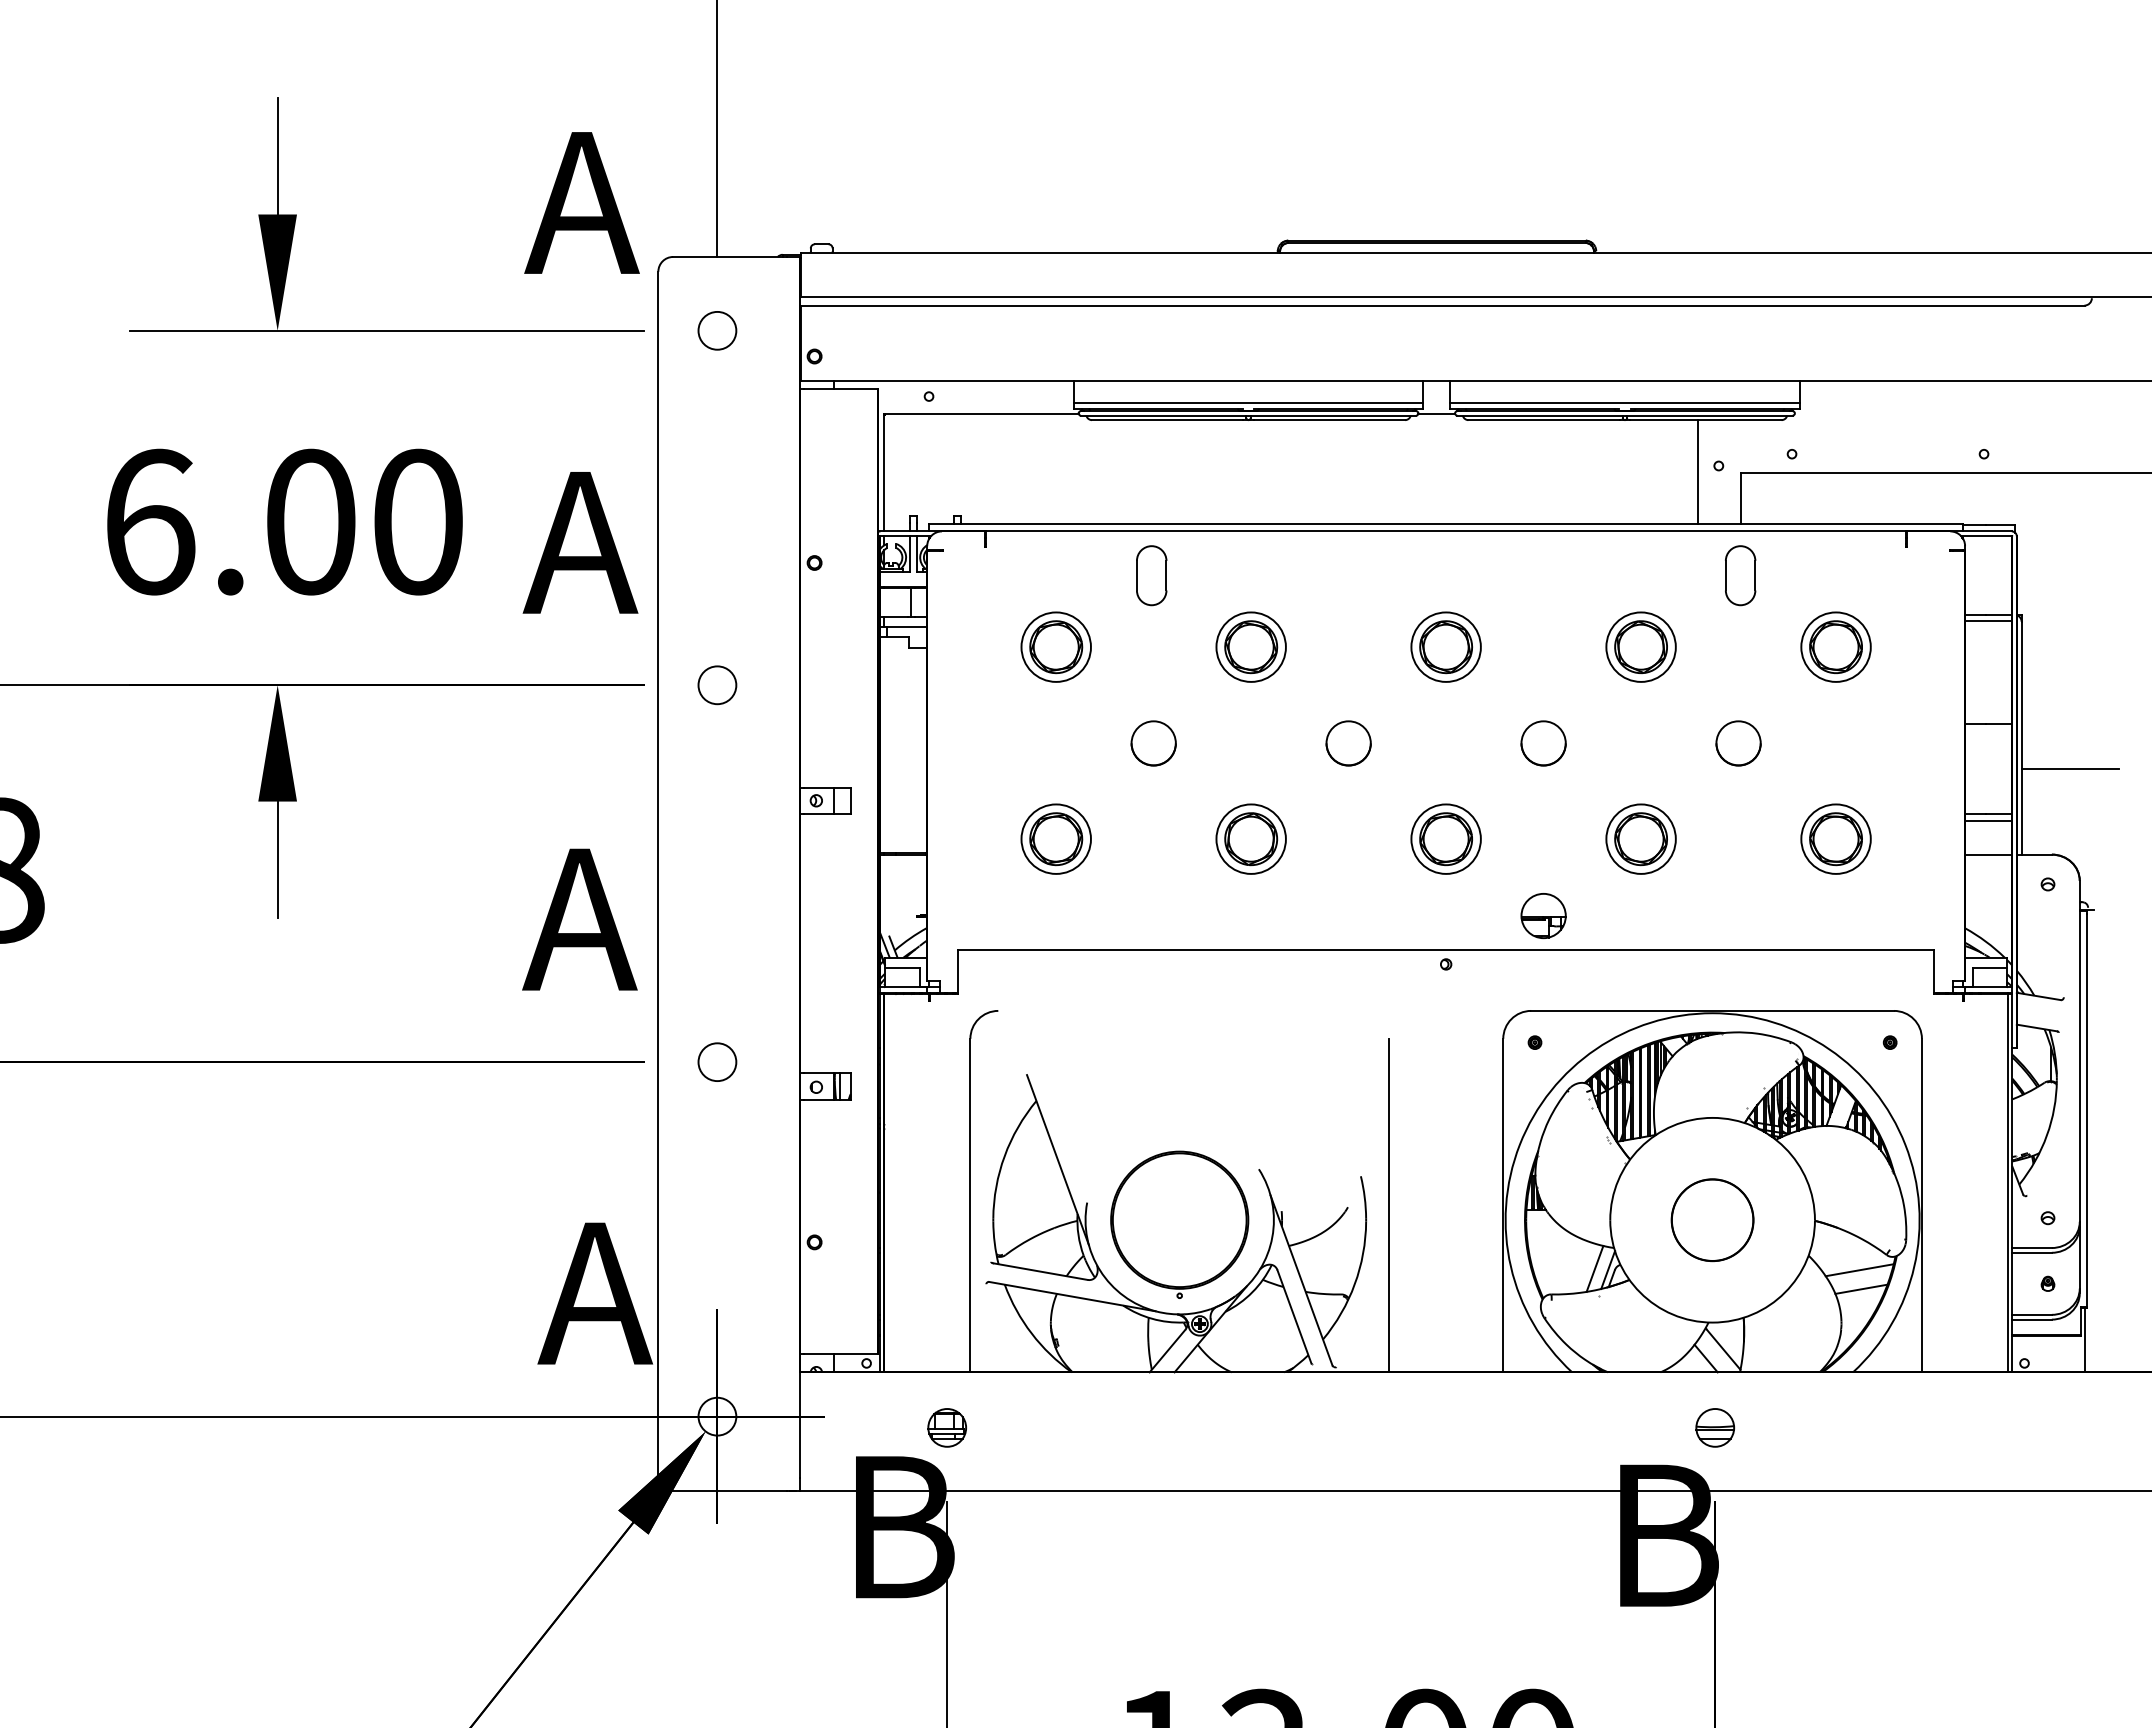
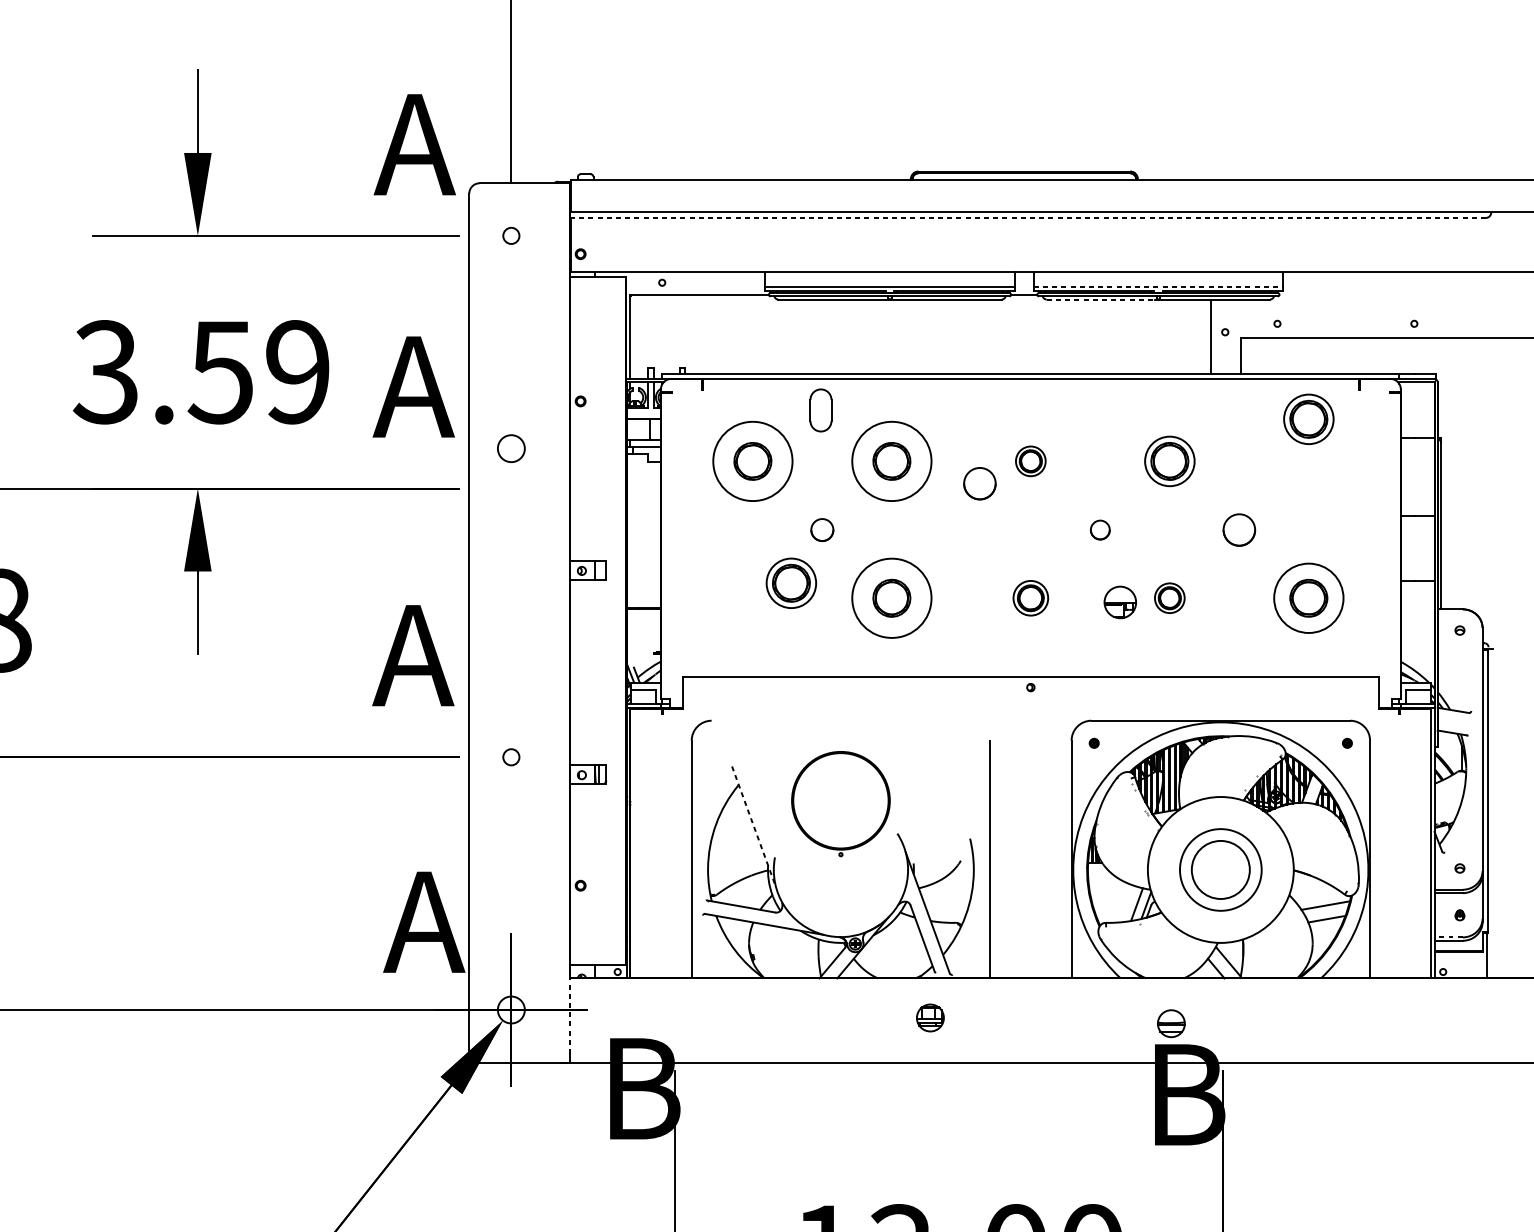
line: (1442, 305) -> (1028, 217), solid -> dashed
circle: (717, 330) -> (511, 235), size x0.6
line: (1624, 403) -> (1158, 287), solid -> dashed
line: (1544, 420) -> (1100, 299), solid -> dashed
text: (282, 521) -> (201, 371), 6.00 -> 3.59
part: (1740, 575) -> (1240, 410), removed
line: (1988, 621) -> (1417, 443), removed
circle: (1055, 646) -> (752, 460), size x1.6
circle: (1250, 646) -> (891, 460), size x1.6
part: (1445, 646) -> (1030, 460), size x0.6
part: (1835, 646) -> (1308, 418), moved
circle: (717, 685) -> (511, 448), moved
circle: (1153, 743) -> (822, 530), size x0.7
circle: (1348, 743) -> (979, 483), moved
circle: (1543, 743) -> (1100, 530), size x0.6
line: (2070, 768) -> (1475, 547), removed
line: (1988, 820) -> (1417, 584), removed
part: (1055, 838) -> (790, 582), moved
circle: (1250, 838) -> (891, 597), size x1.6
part: (1445, 838) -> (1030, 597), size x0.7
part: (1640, 838) -> (1169, 597), size x0.6
circle: (1835, 838) -> (1308, 597), size x1.4
line: (1988, 854) -> (1417, 609), removed
part: (1543, 916) -> (1120, 602), moved
circle: (717, 1062) -> (511, 757), size x0.6
line: (1058, 1160) -> (754, 827), solid -> dashed
circle: (1712, 1220) -> (1220, 870), size x1.4
part: (1179, 1224) -> (840, 803), moved
line: (2032, 1314) -> (1448, 937), solid -> dashed
line: (799, 1424) -> (569, 1015), solid -> dashed
part: (946, 1427) -> (929, 1017), moved
part: (1714, 1427) -> (1170, 1023), moved

